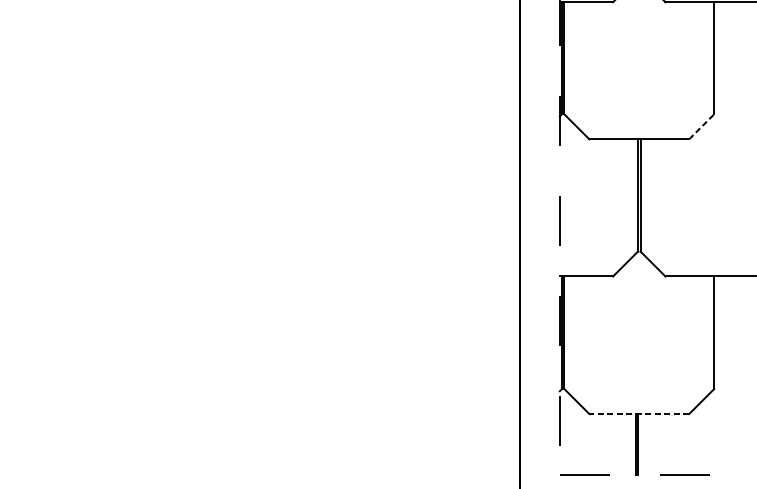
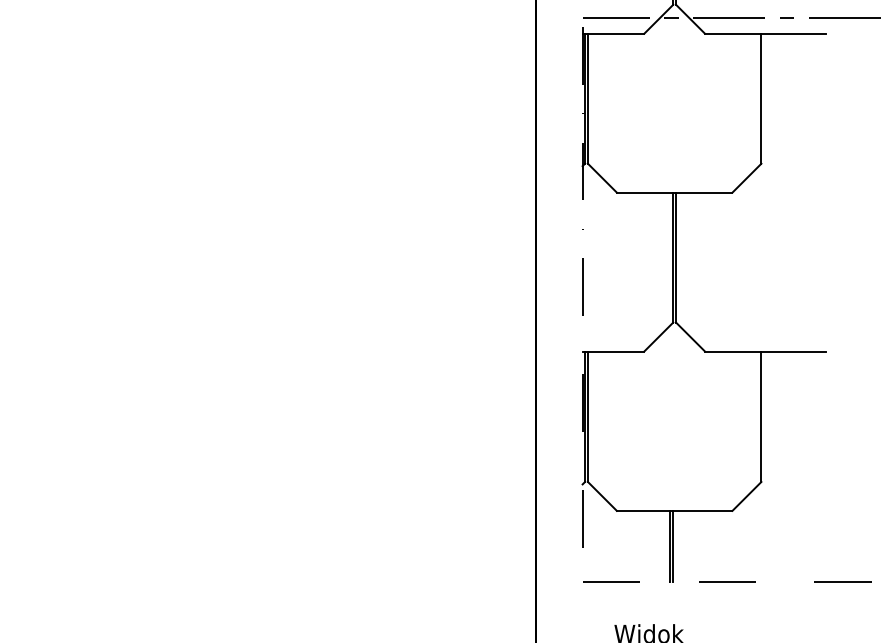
line: (702, 126) -> (747, 177), dashed -> solid
line: (639, 413) -> (674, 510), dashed -> solid

